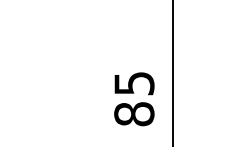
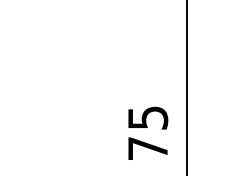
text: (133, 114) -> (147, 148), 85 -> 75

